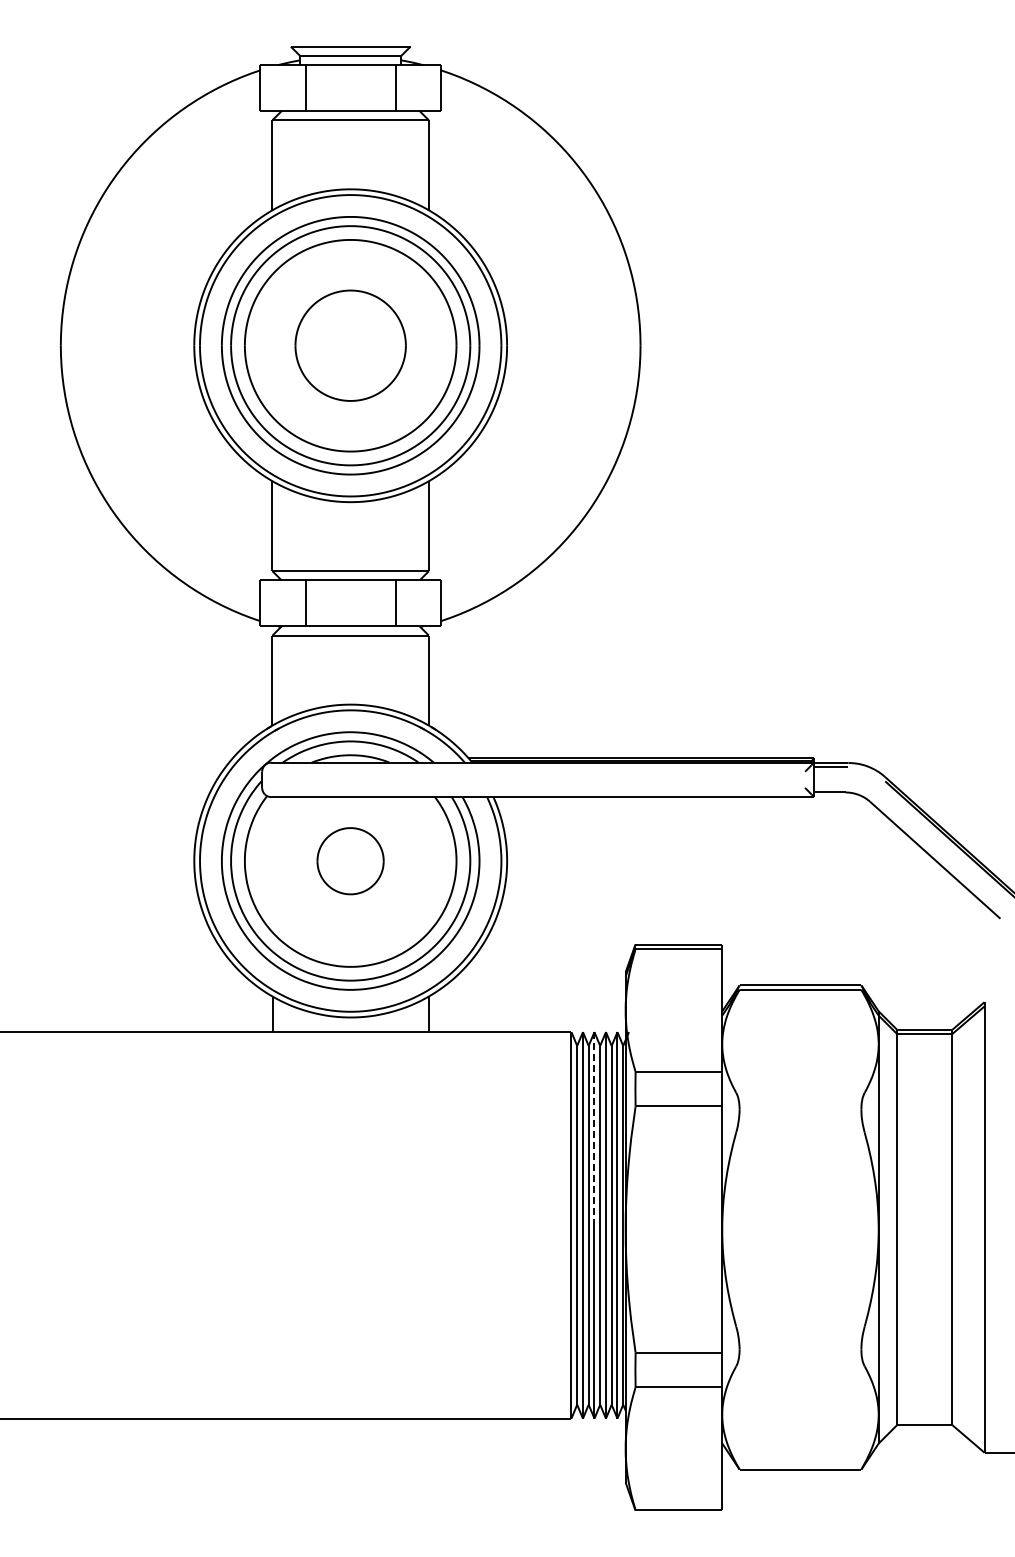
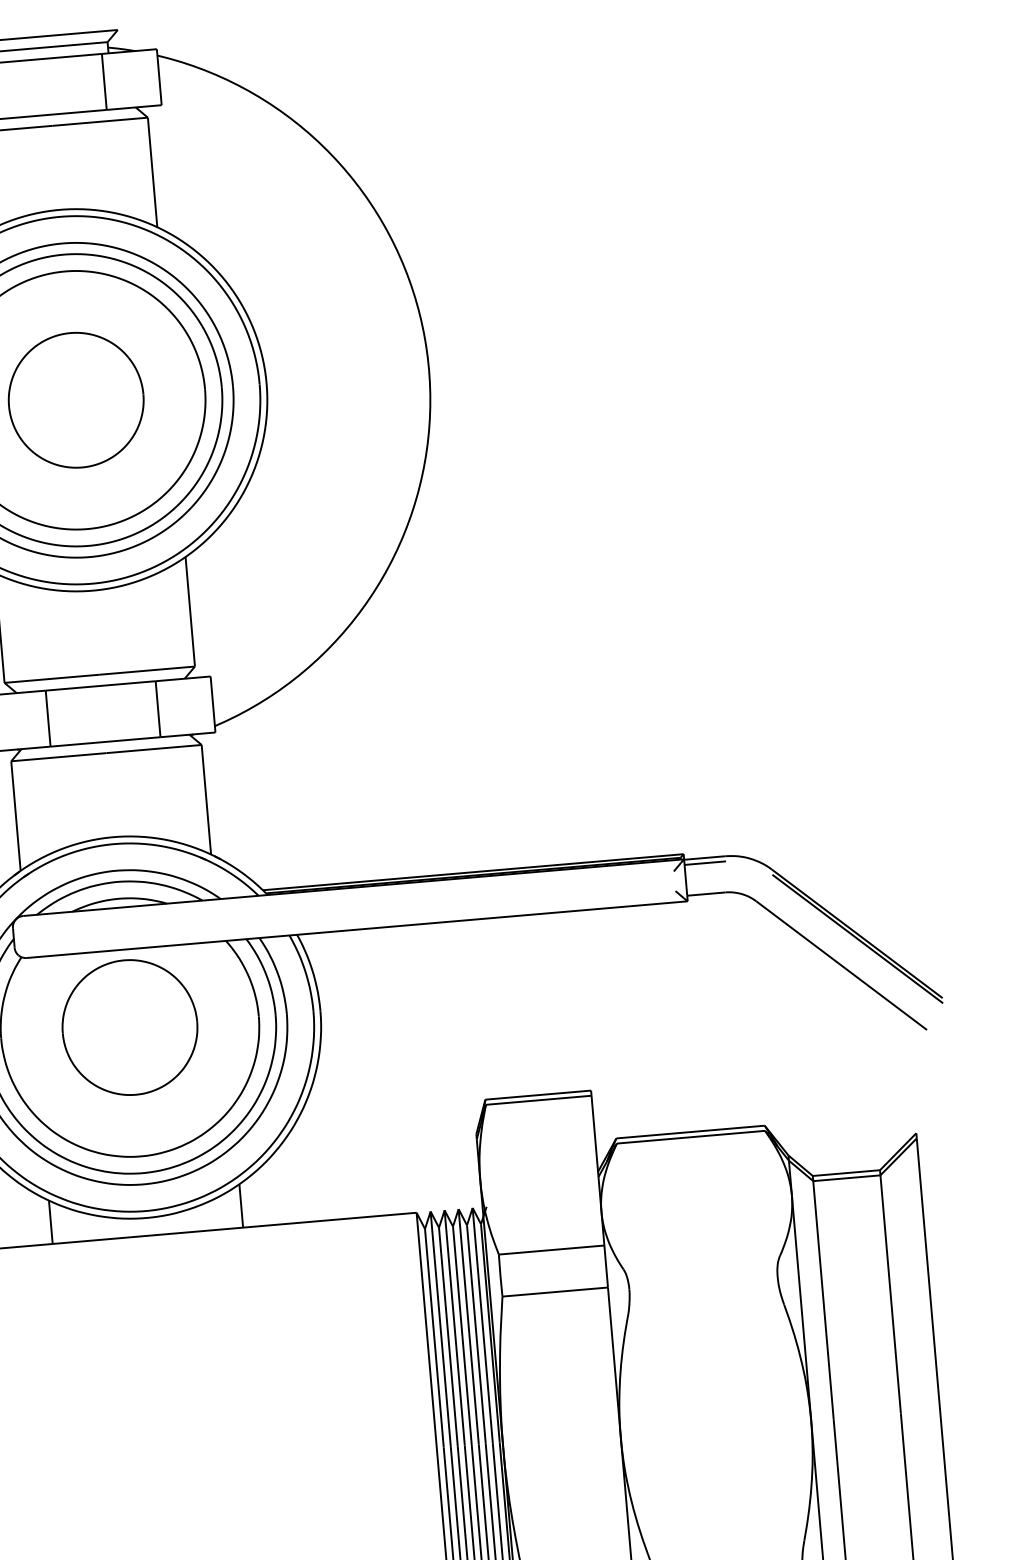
part: (350, 861) -> (129, 1028), size x1.67
line: (594, 1128) -> (454, 1327), dashed -> solid

